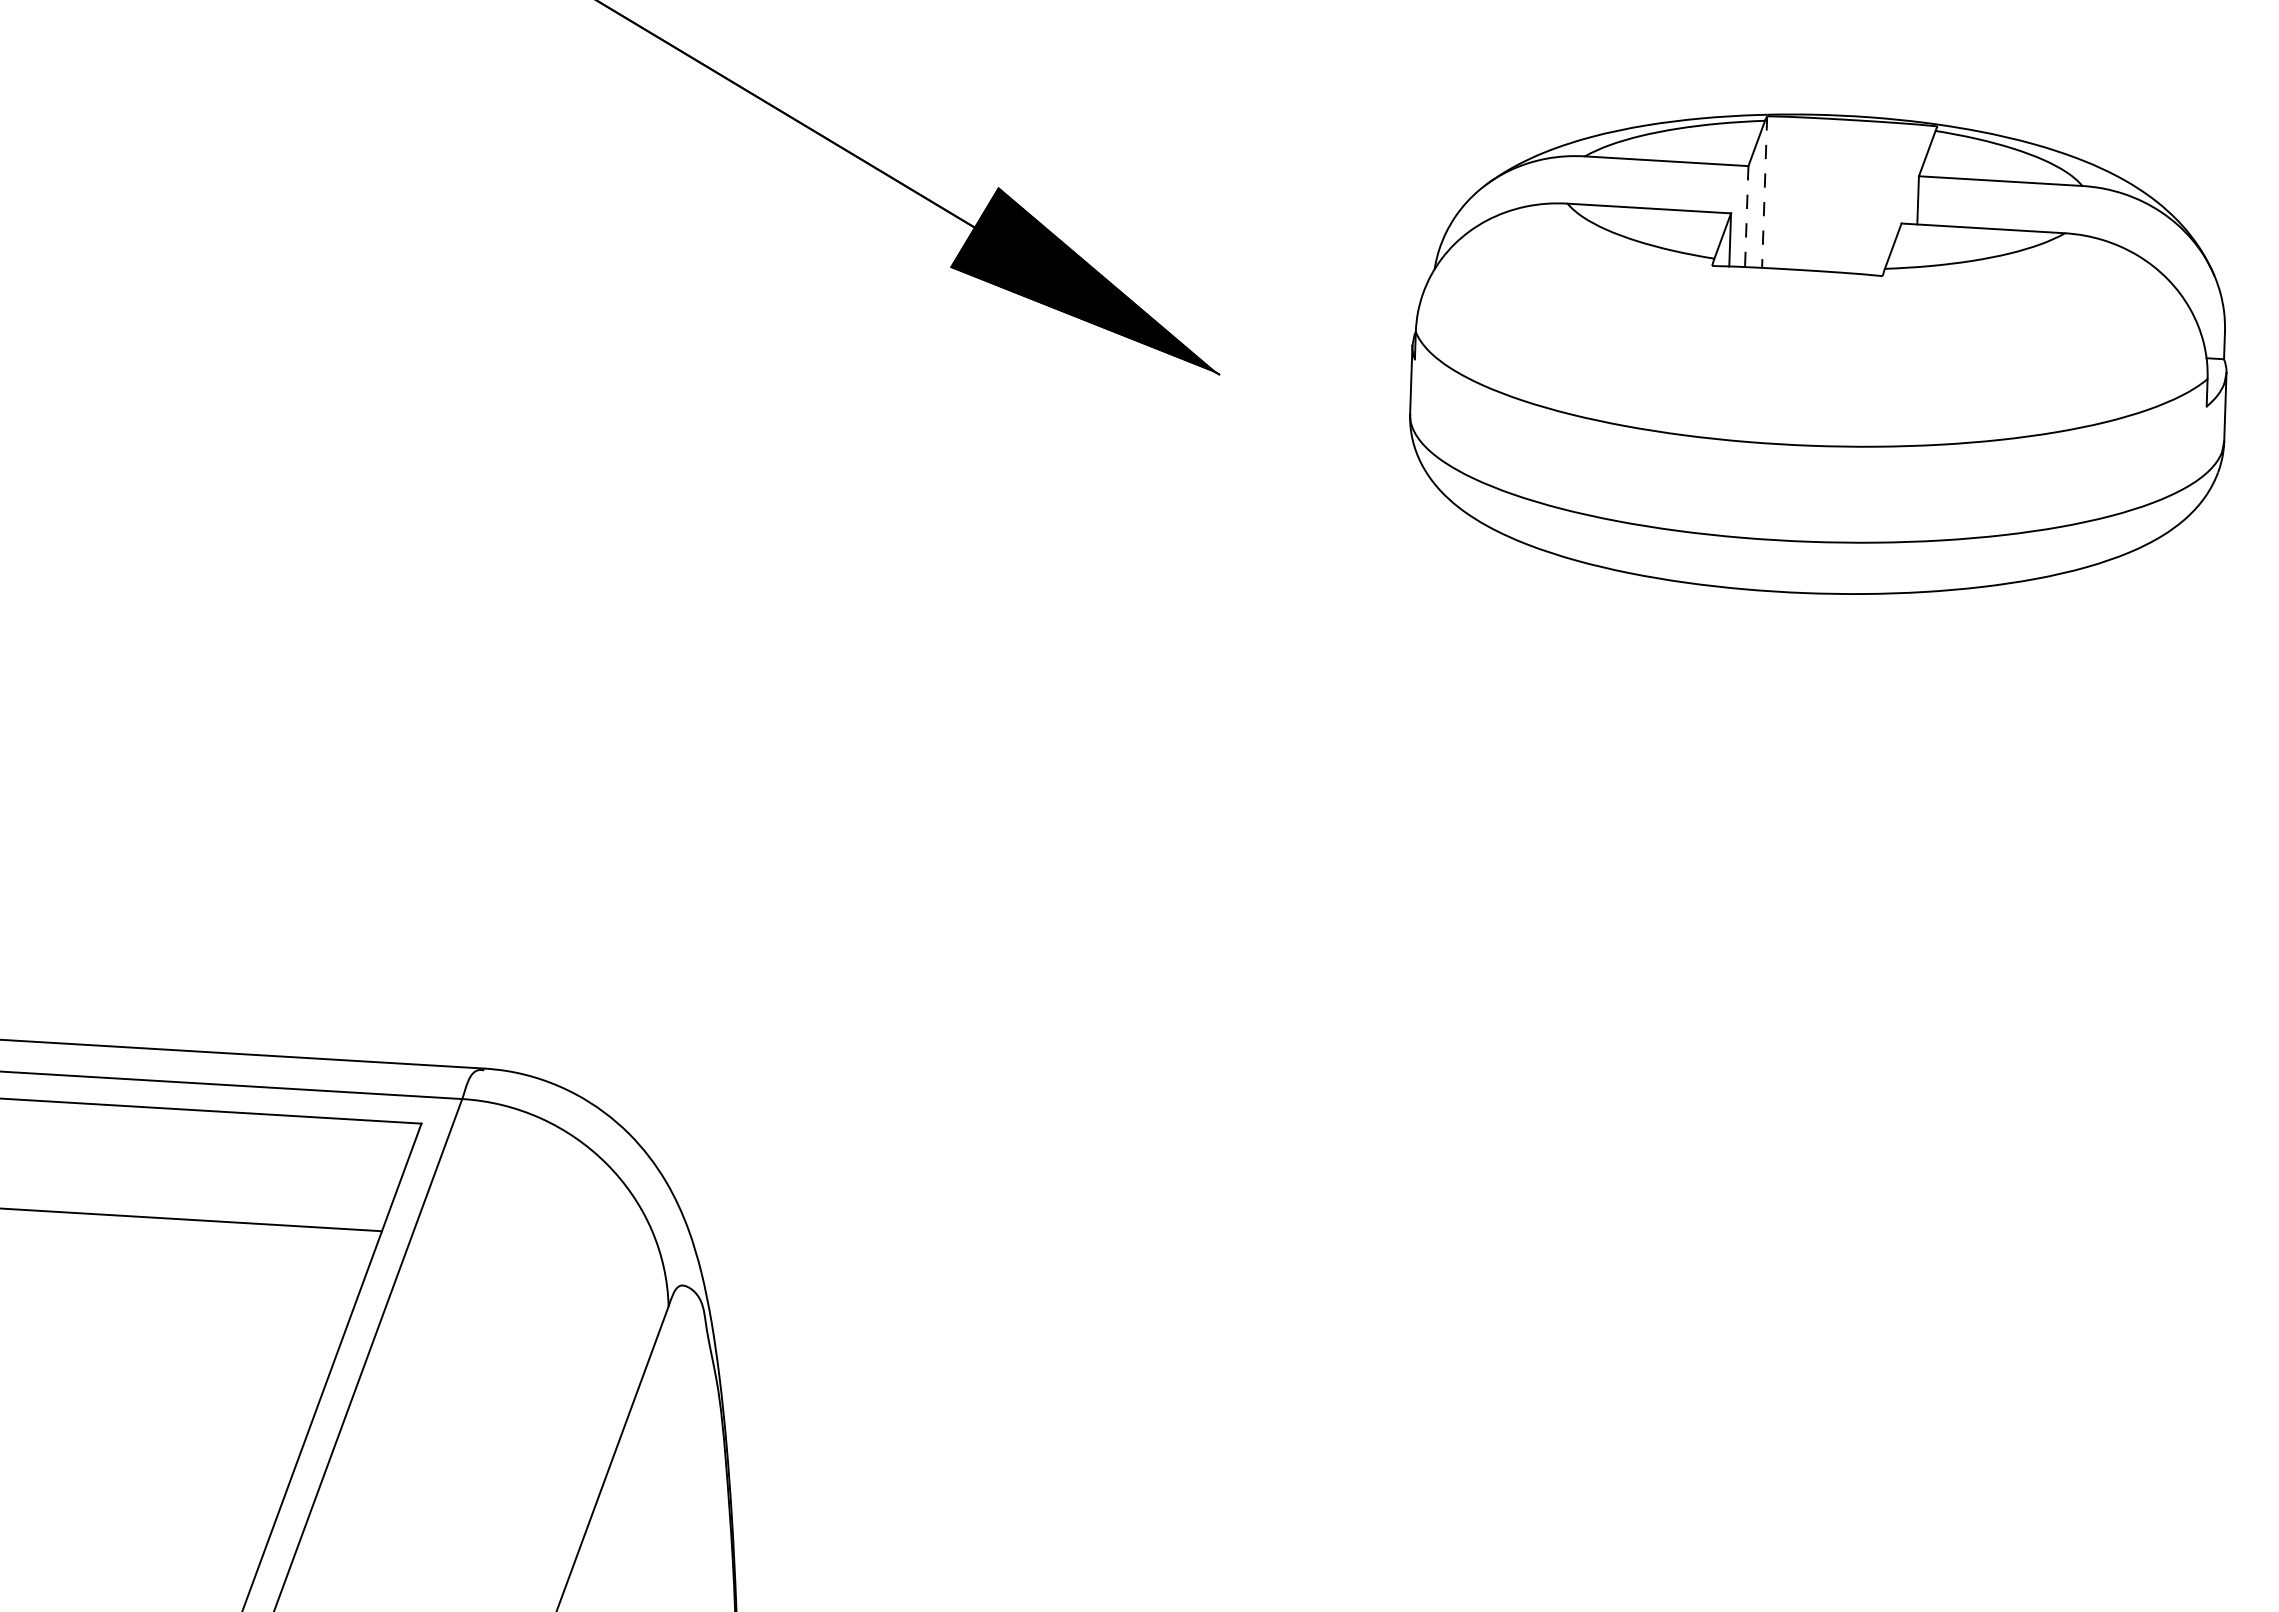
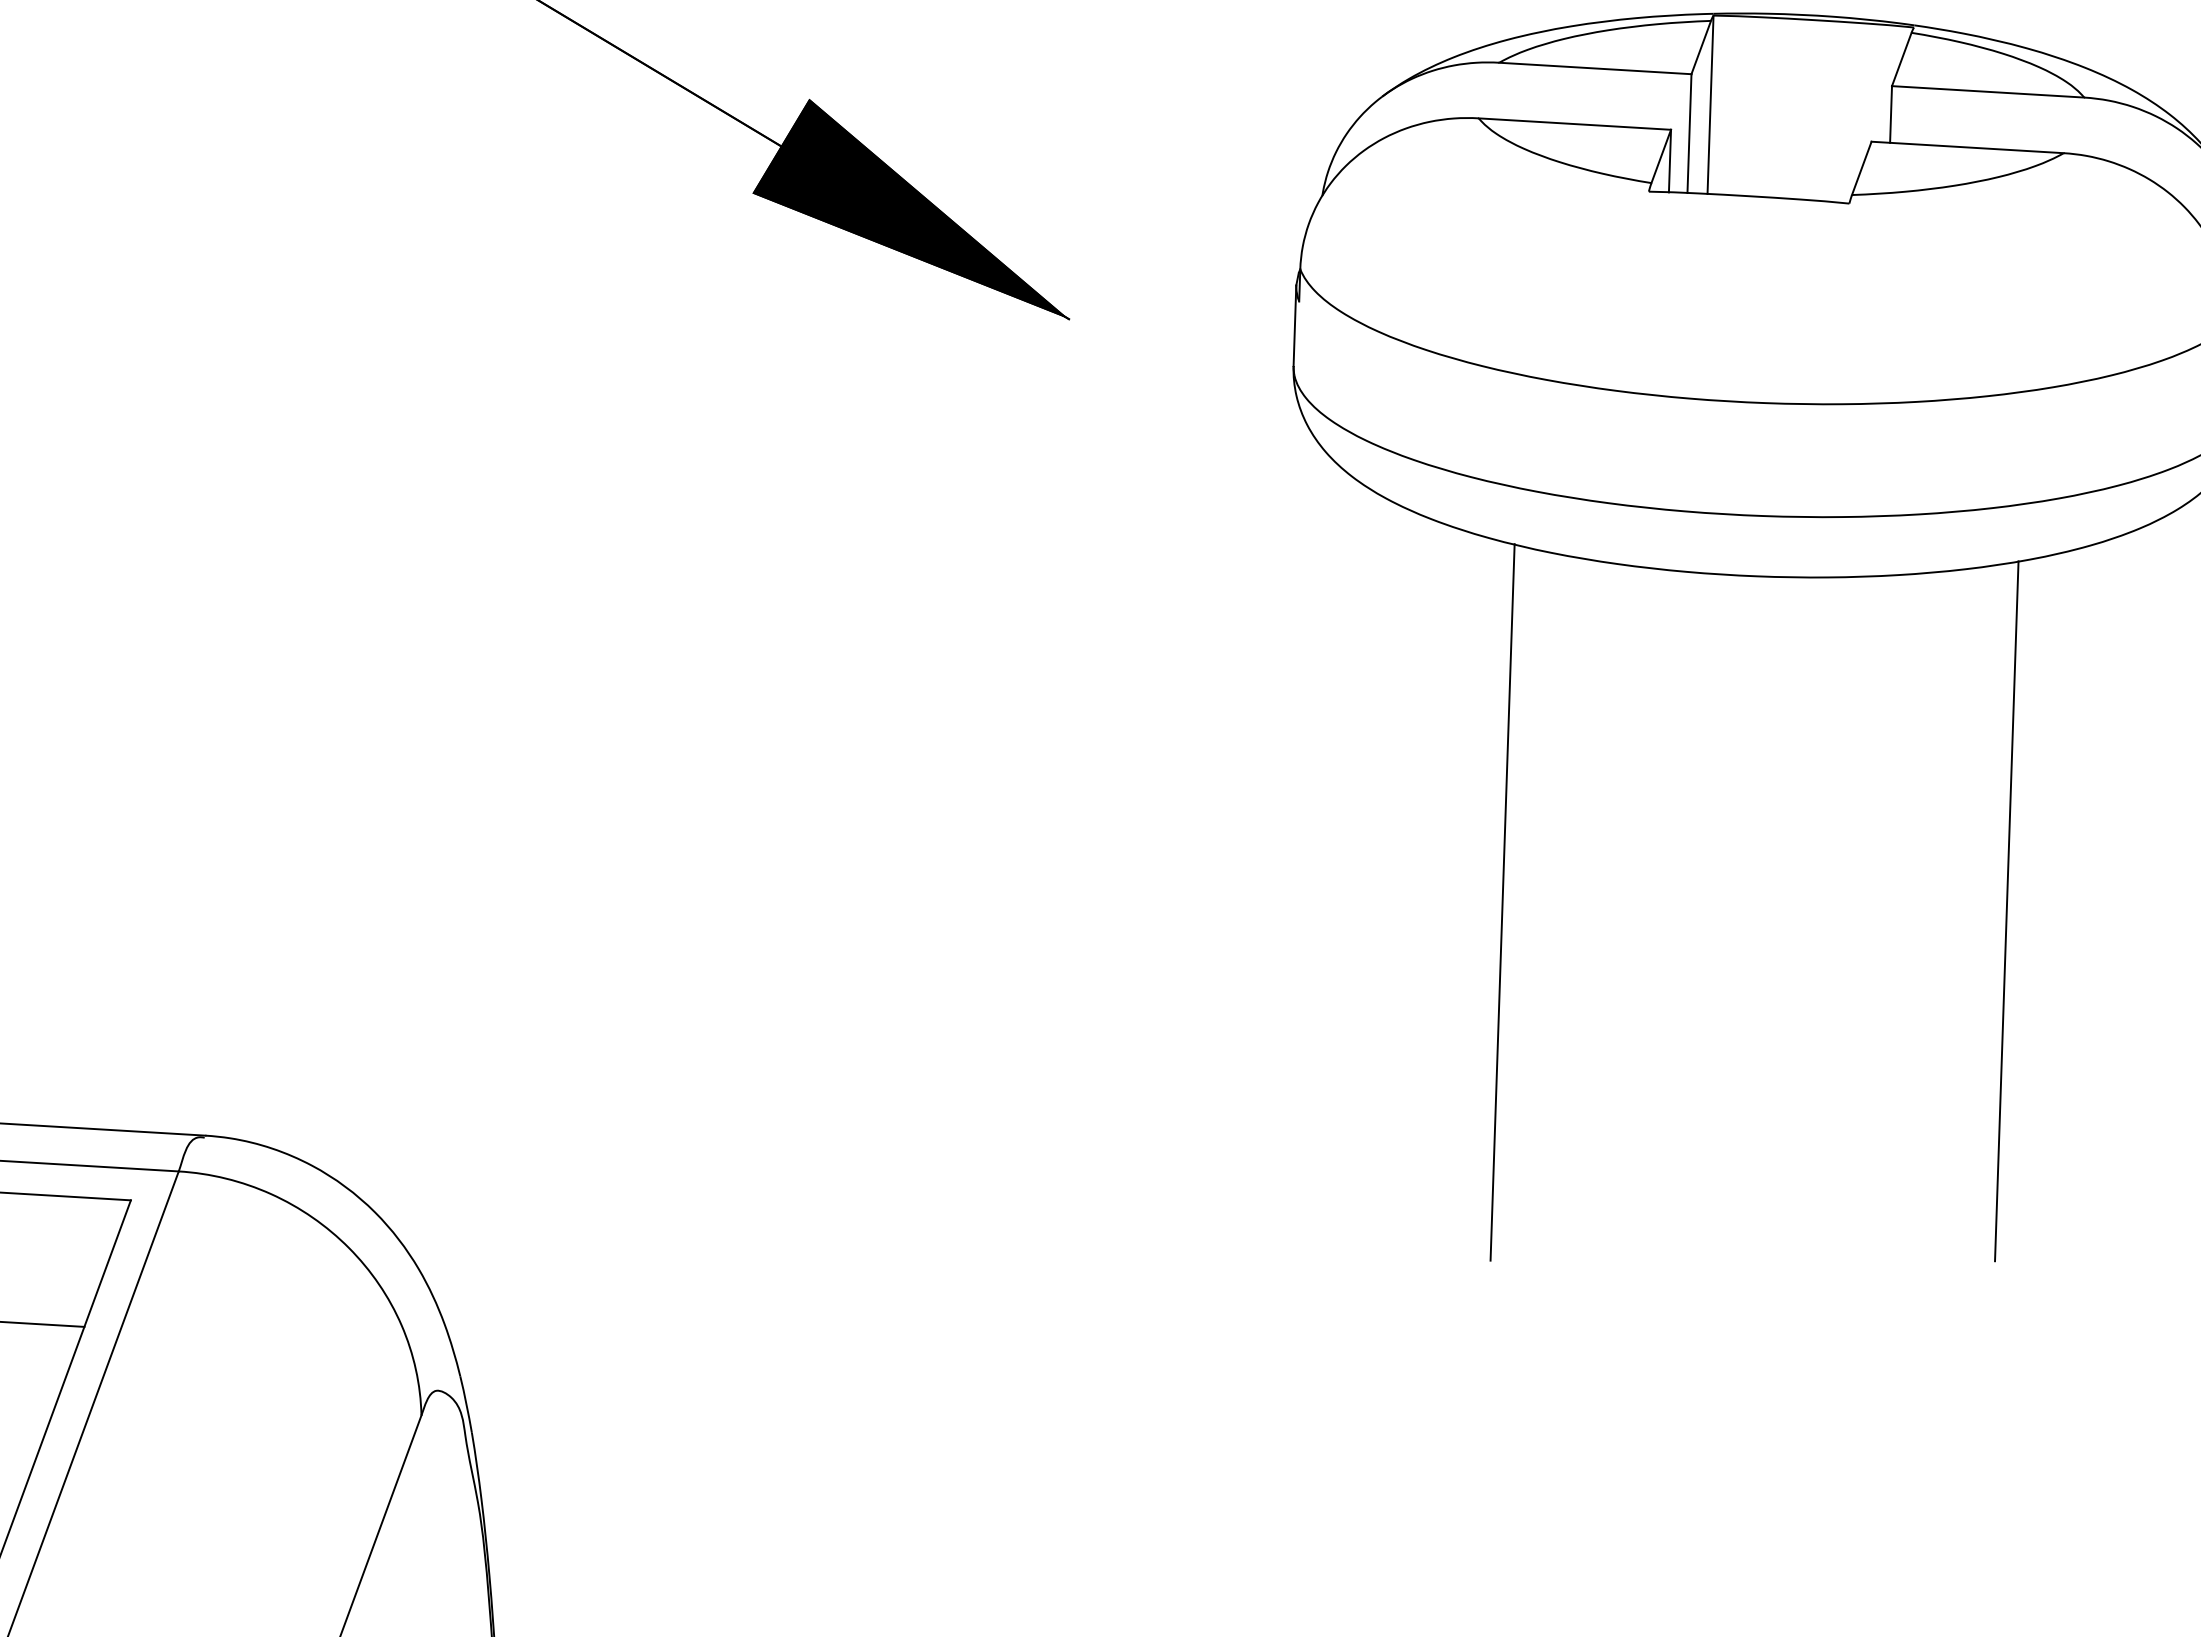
line: (1764, 192) -> (1710, 105), dashed -> solid
line: (1746, 216) -> (1689, 133), dashed -> solid
line: (1587, 869) -> (1502, 901), added
line: (2016, 877) -> (2006, 910), added

